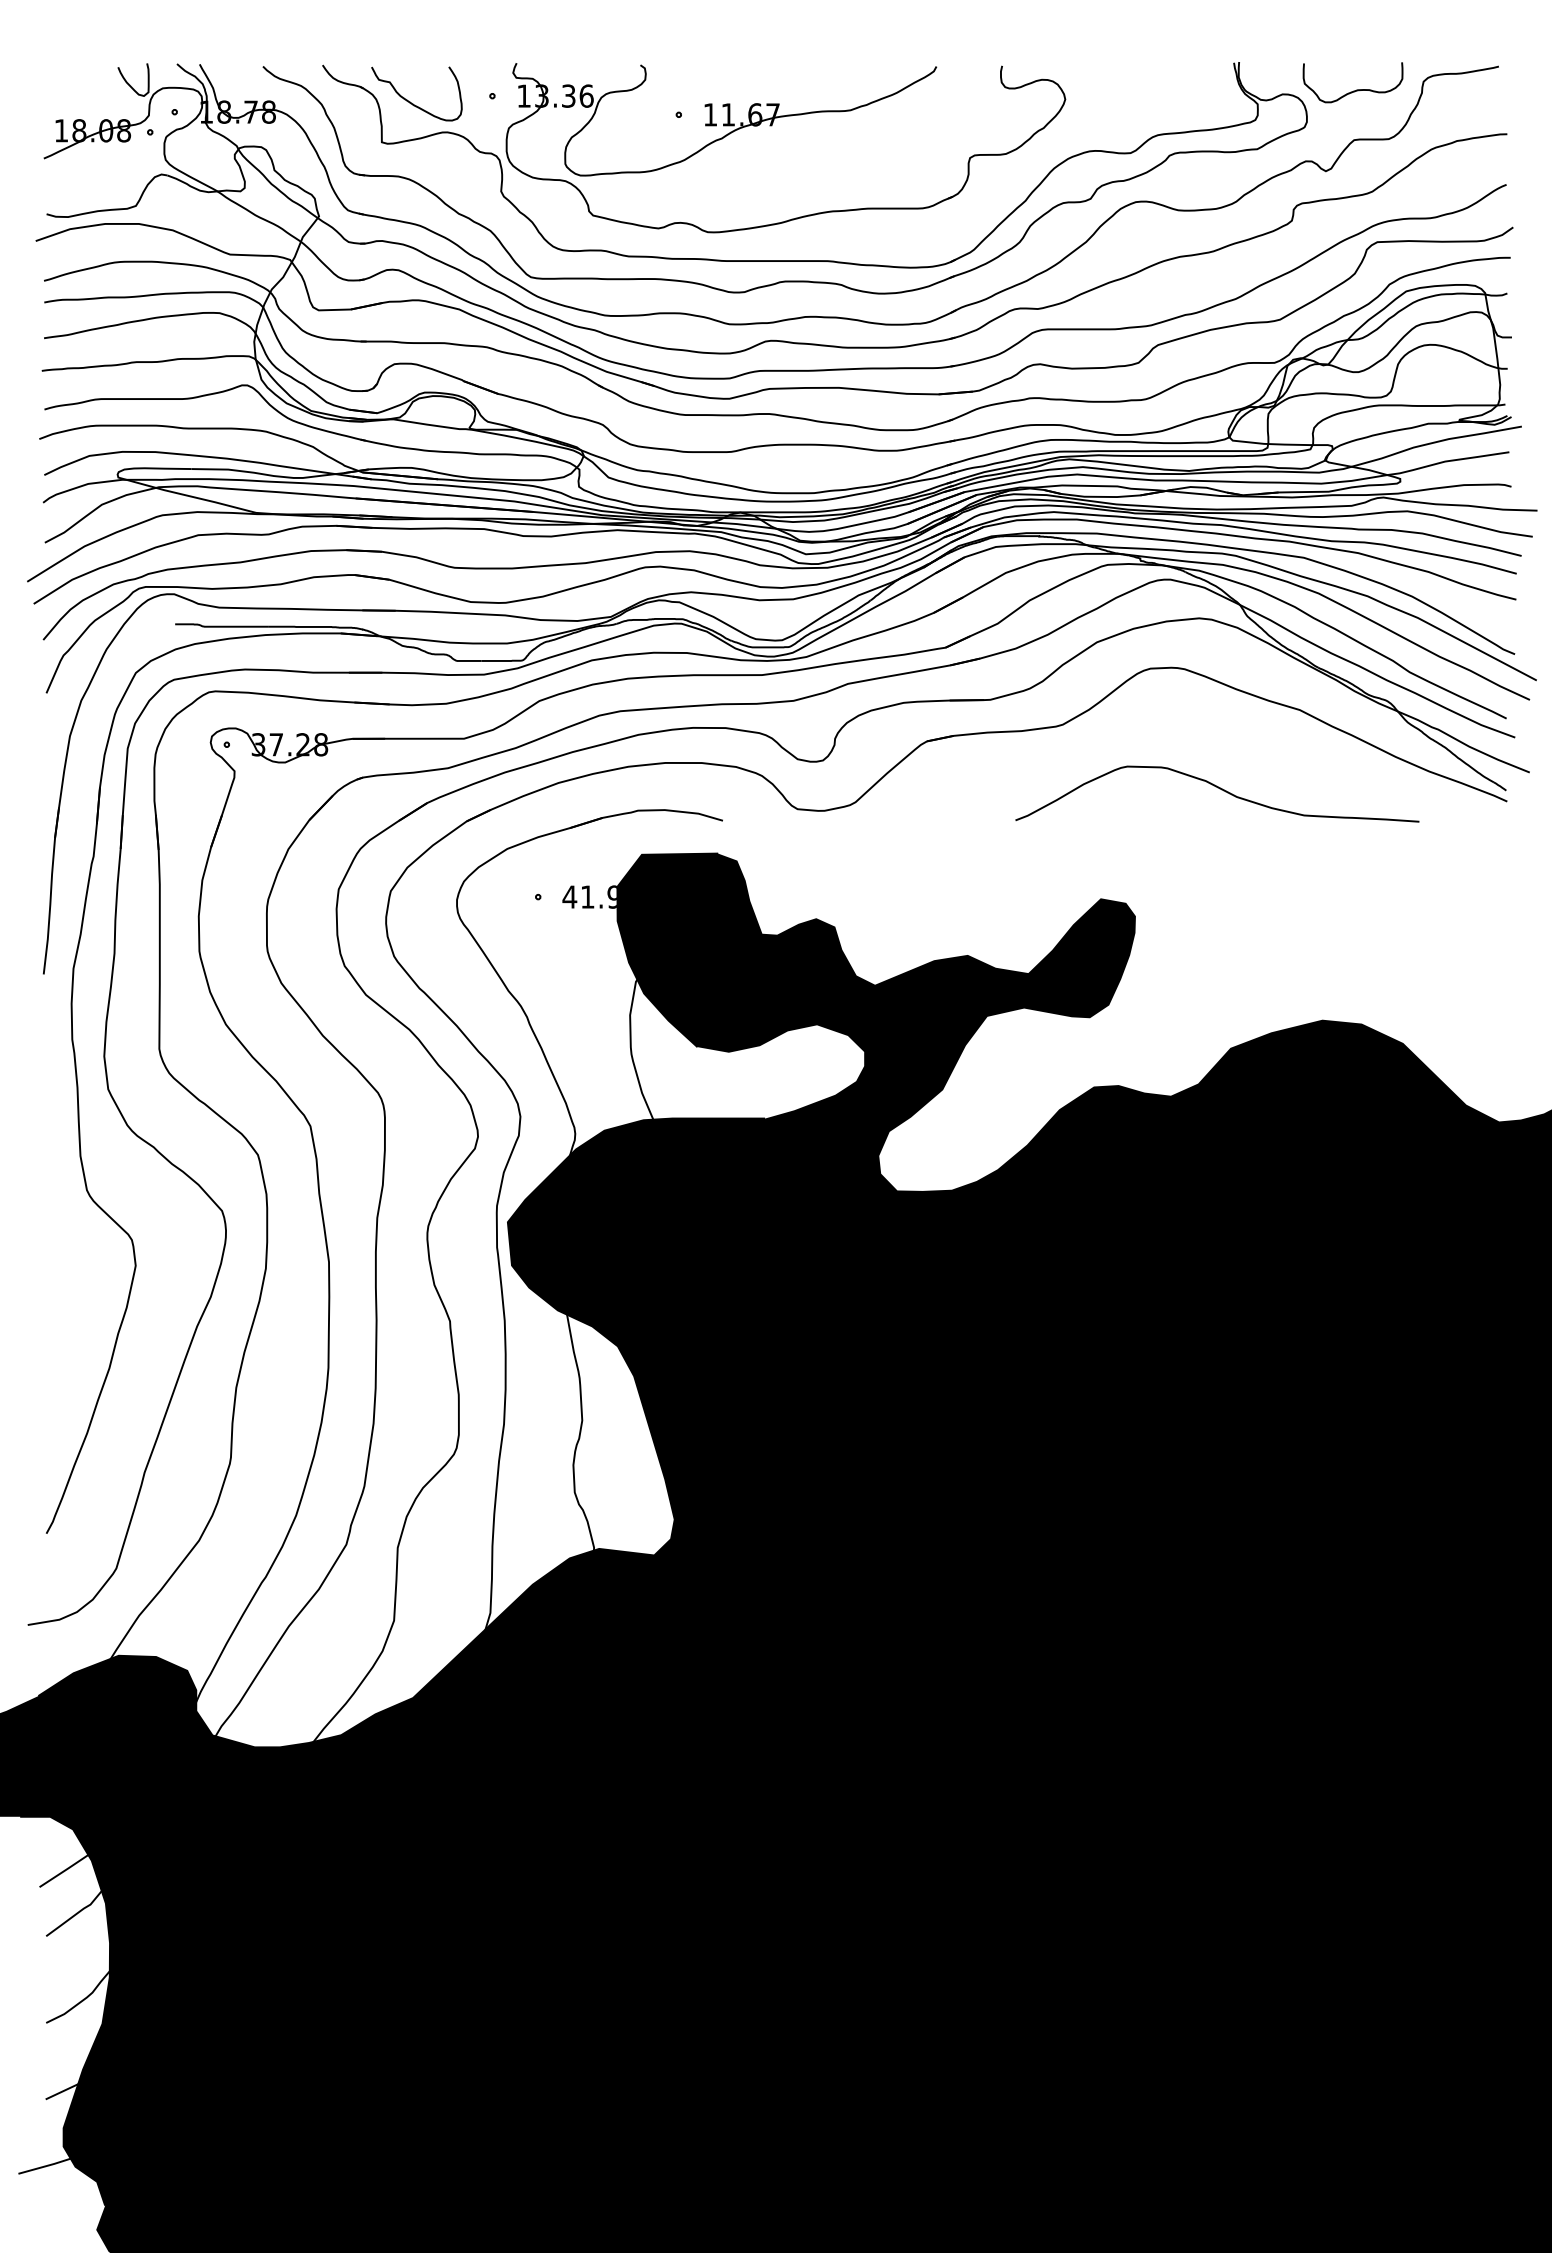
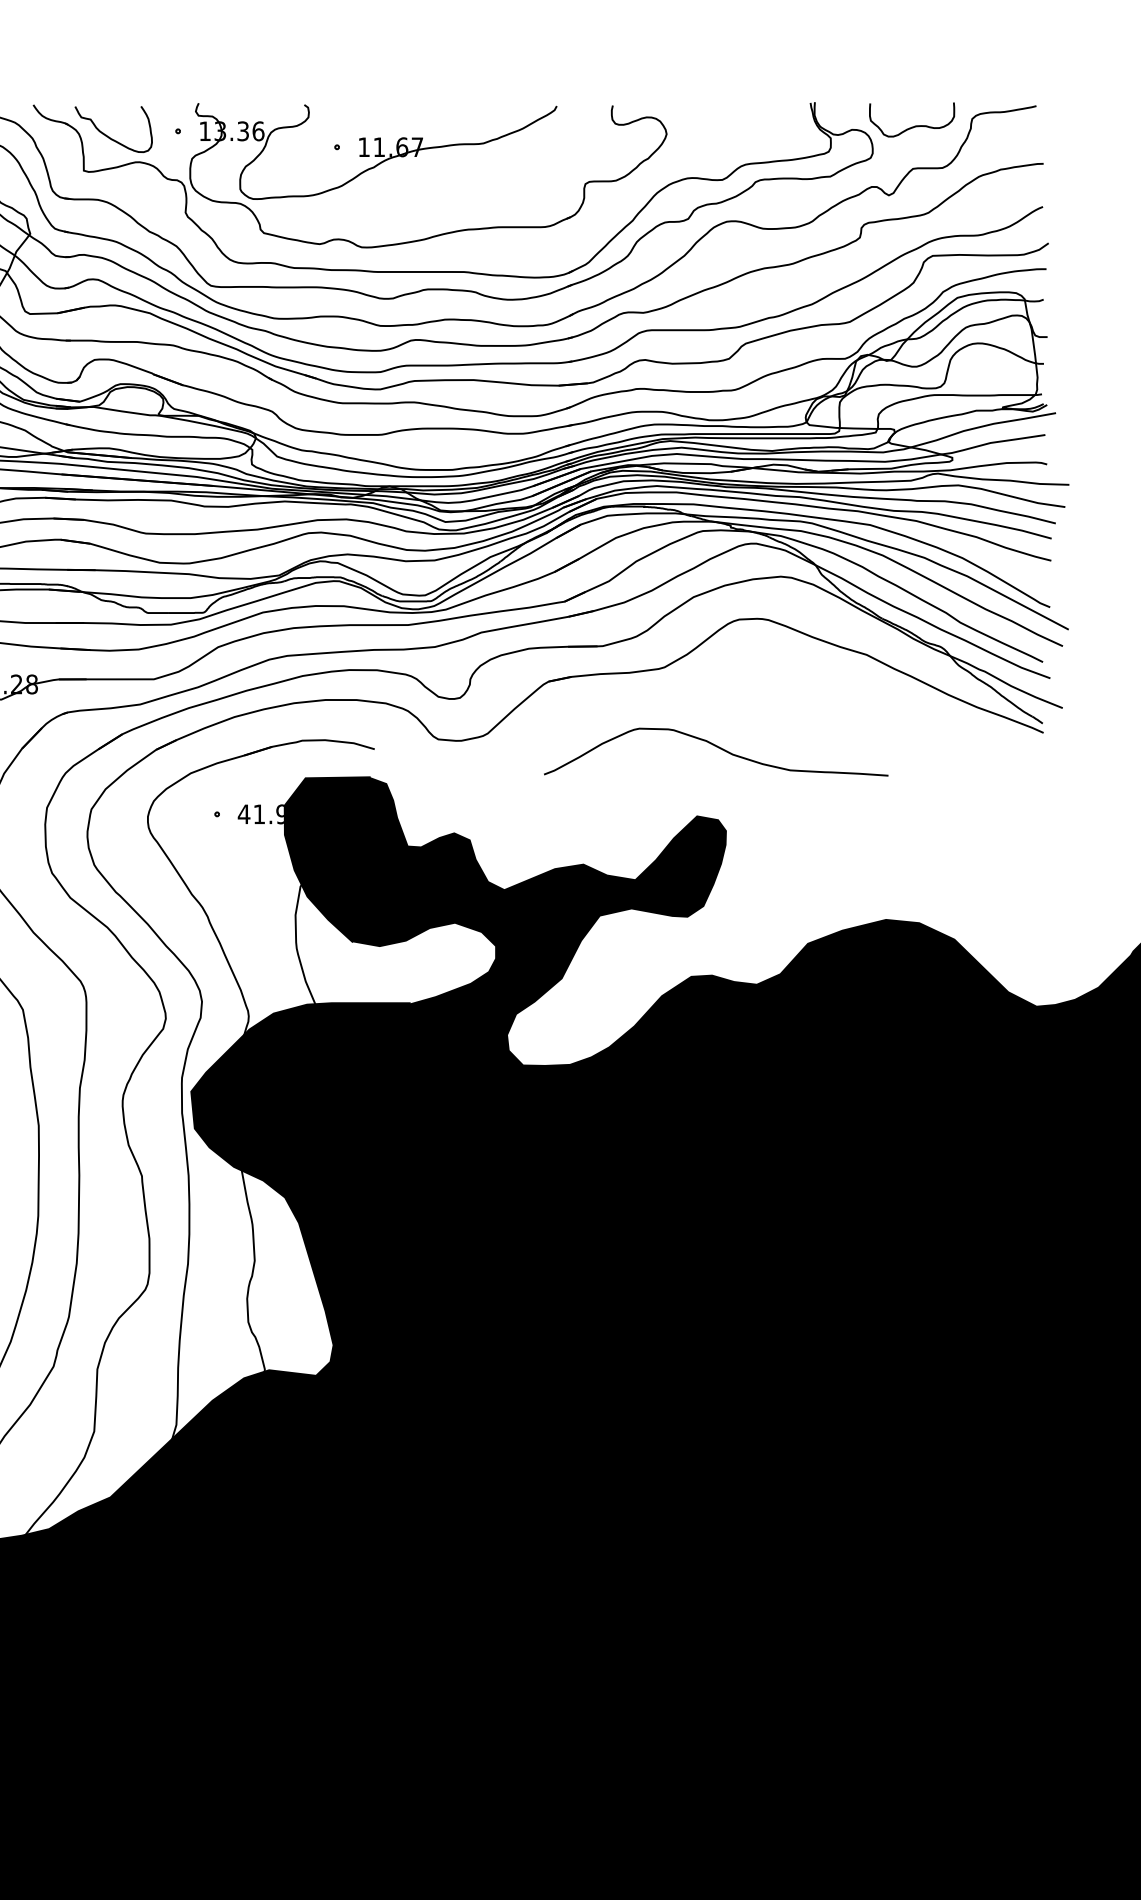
curve: (1219, 789) -> (718, 748), moved

